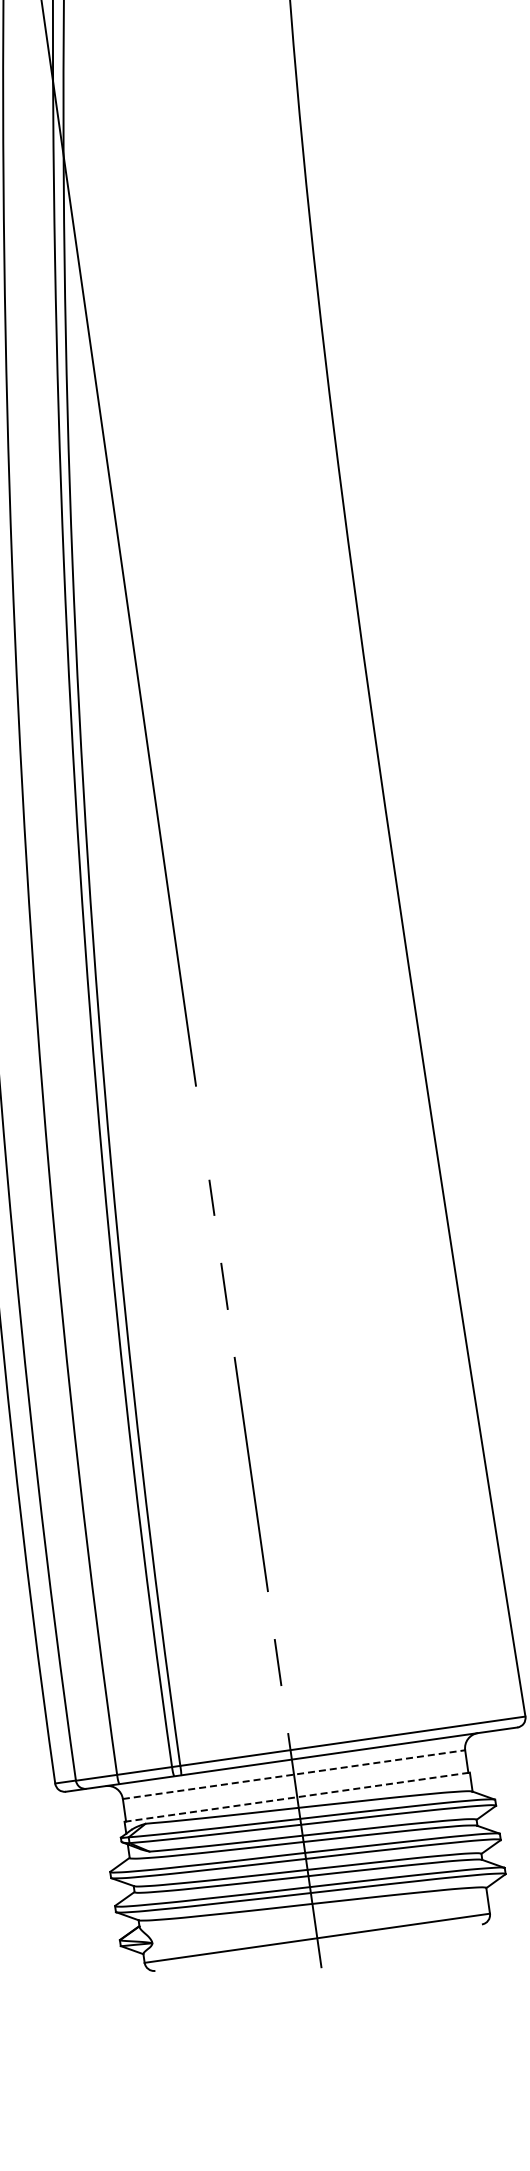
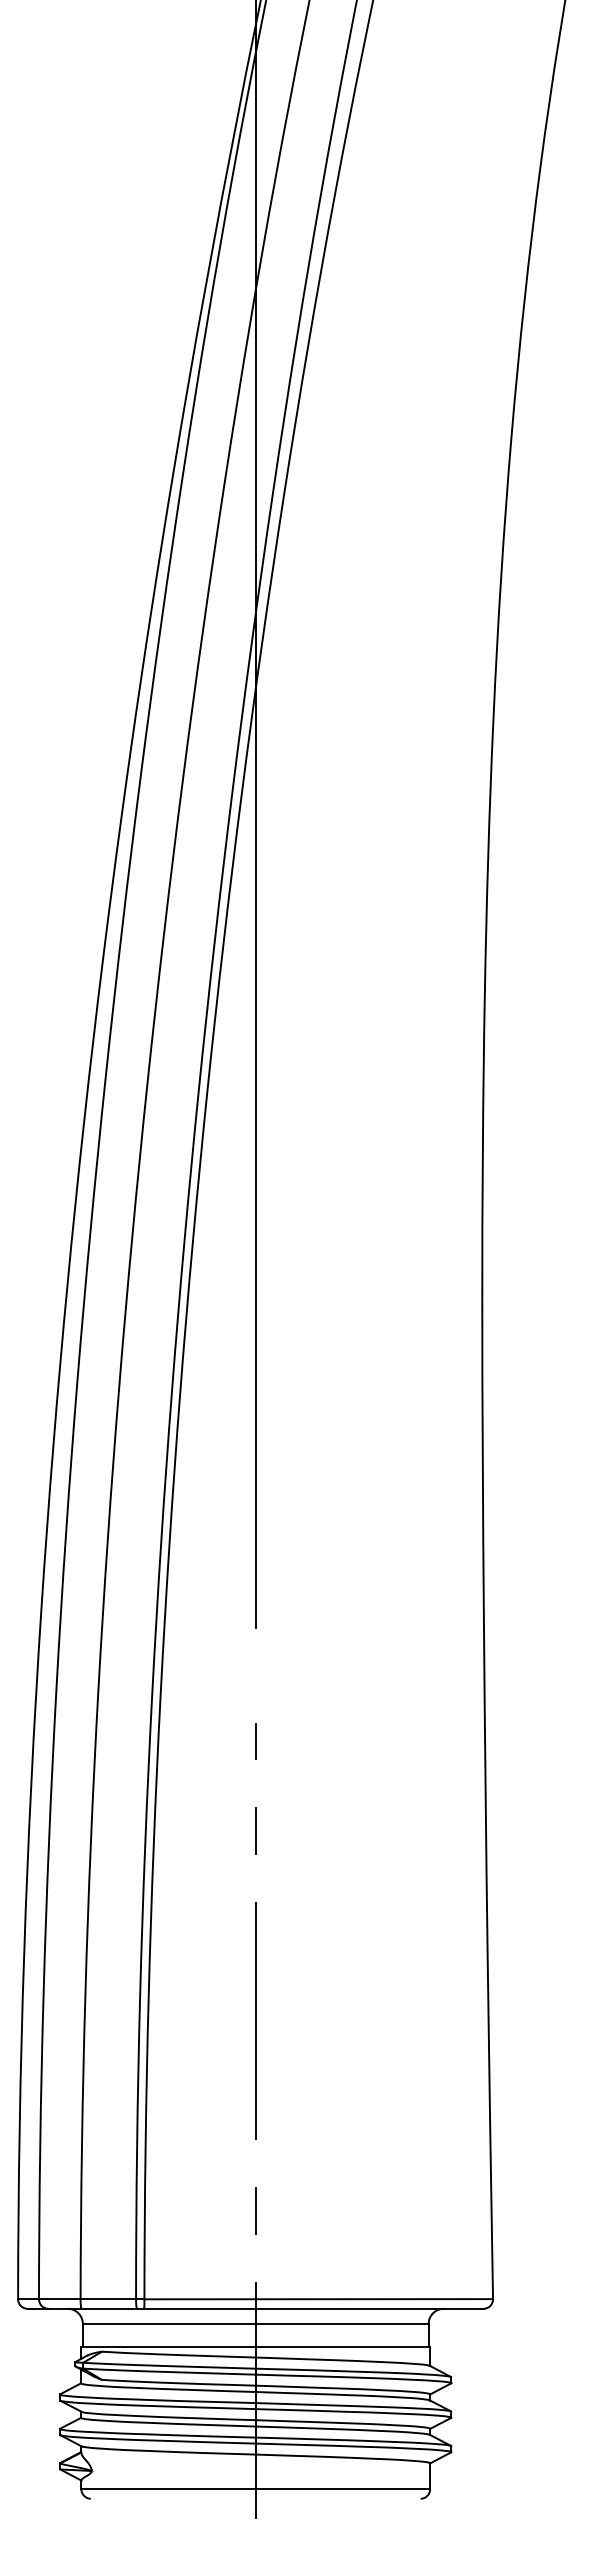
line: (293, 1775) -> (255, 2324), dashed -> solid
line: (297, 1796) -> (256, 2346), dashed -> solid

